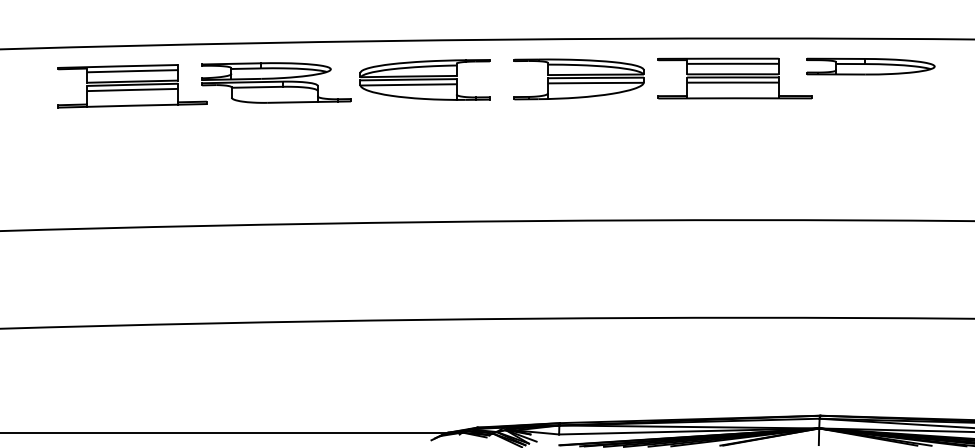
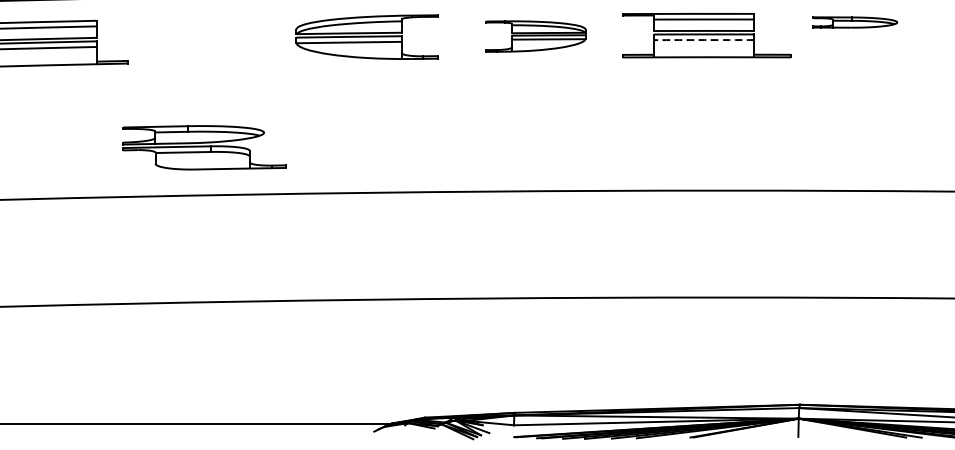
part: (870, 66) -> (854, 22), size x0.6
part: (578, 79) -> (535, 36), size x0.7
part: (276, 82) -> (204, 147), moved
arc: (732, 82) -> (703, 39), solid -> dashed

